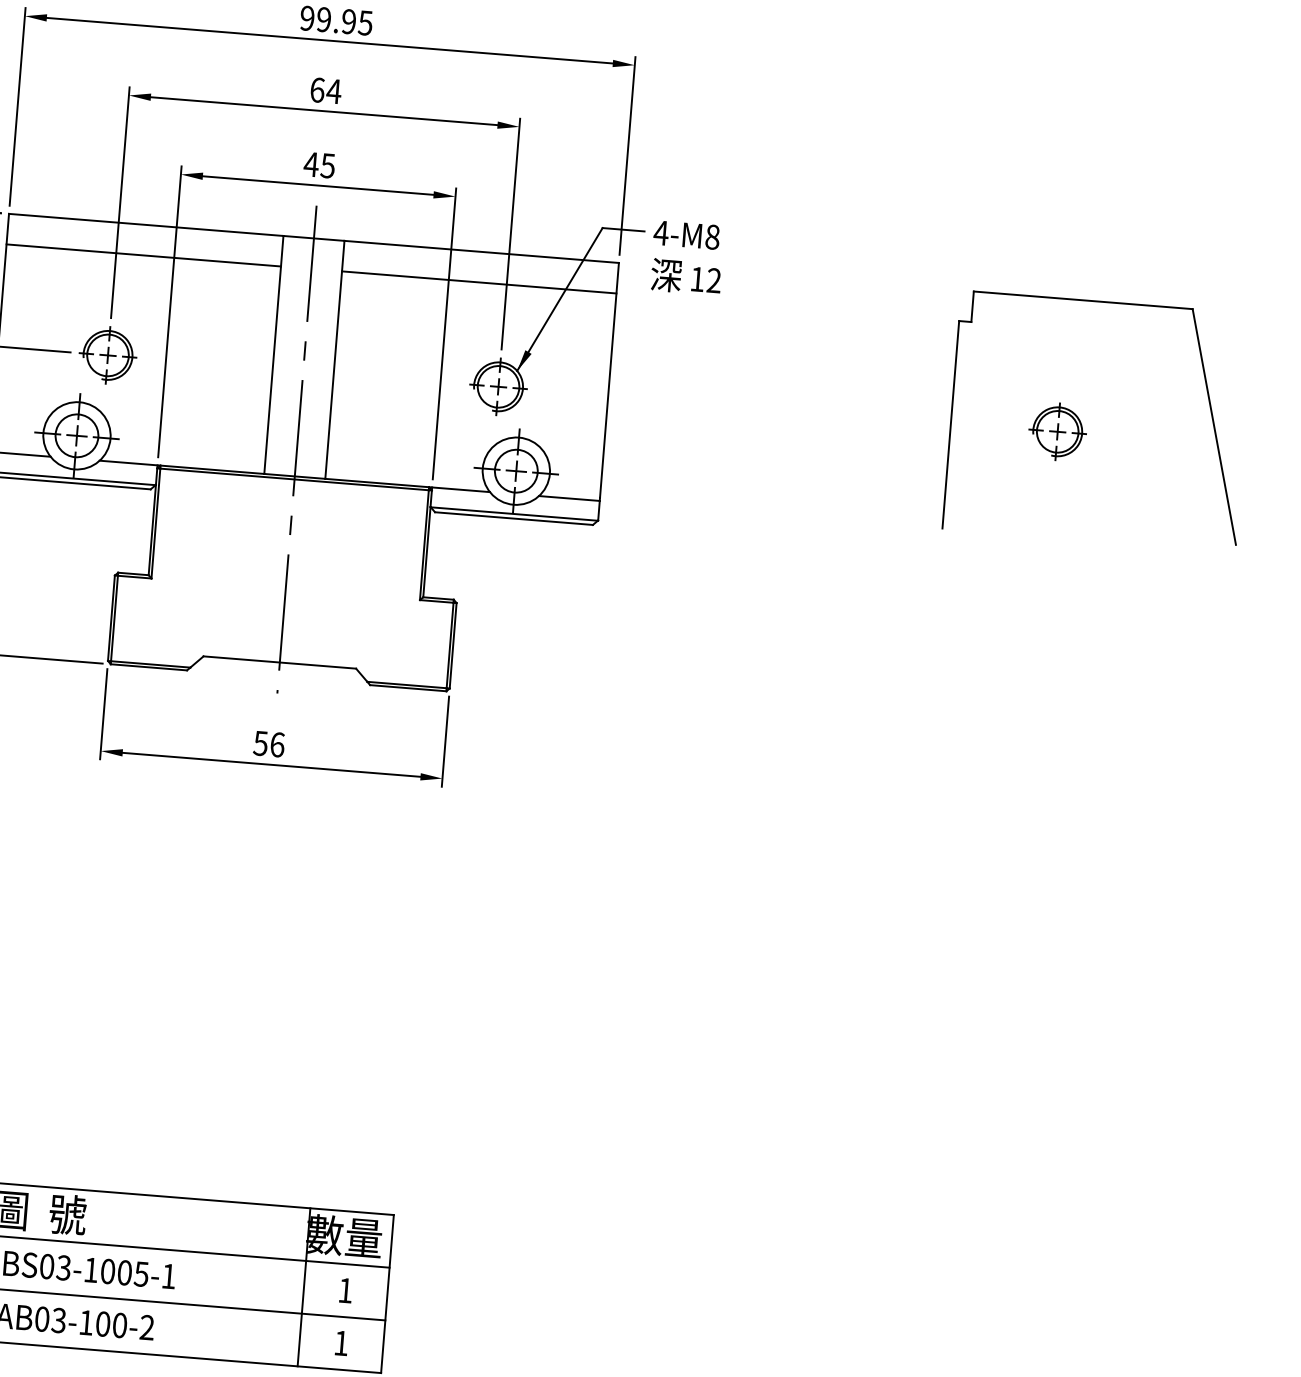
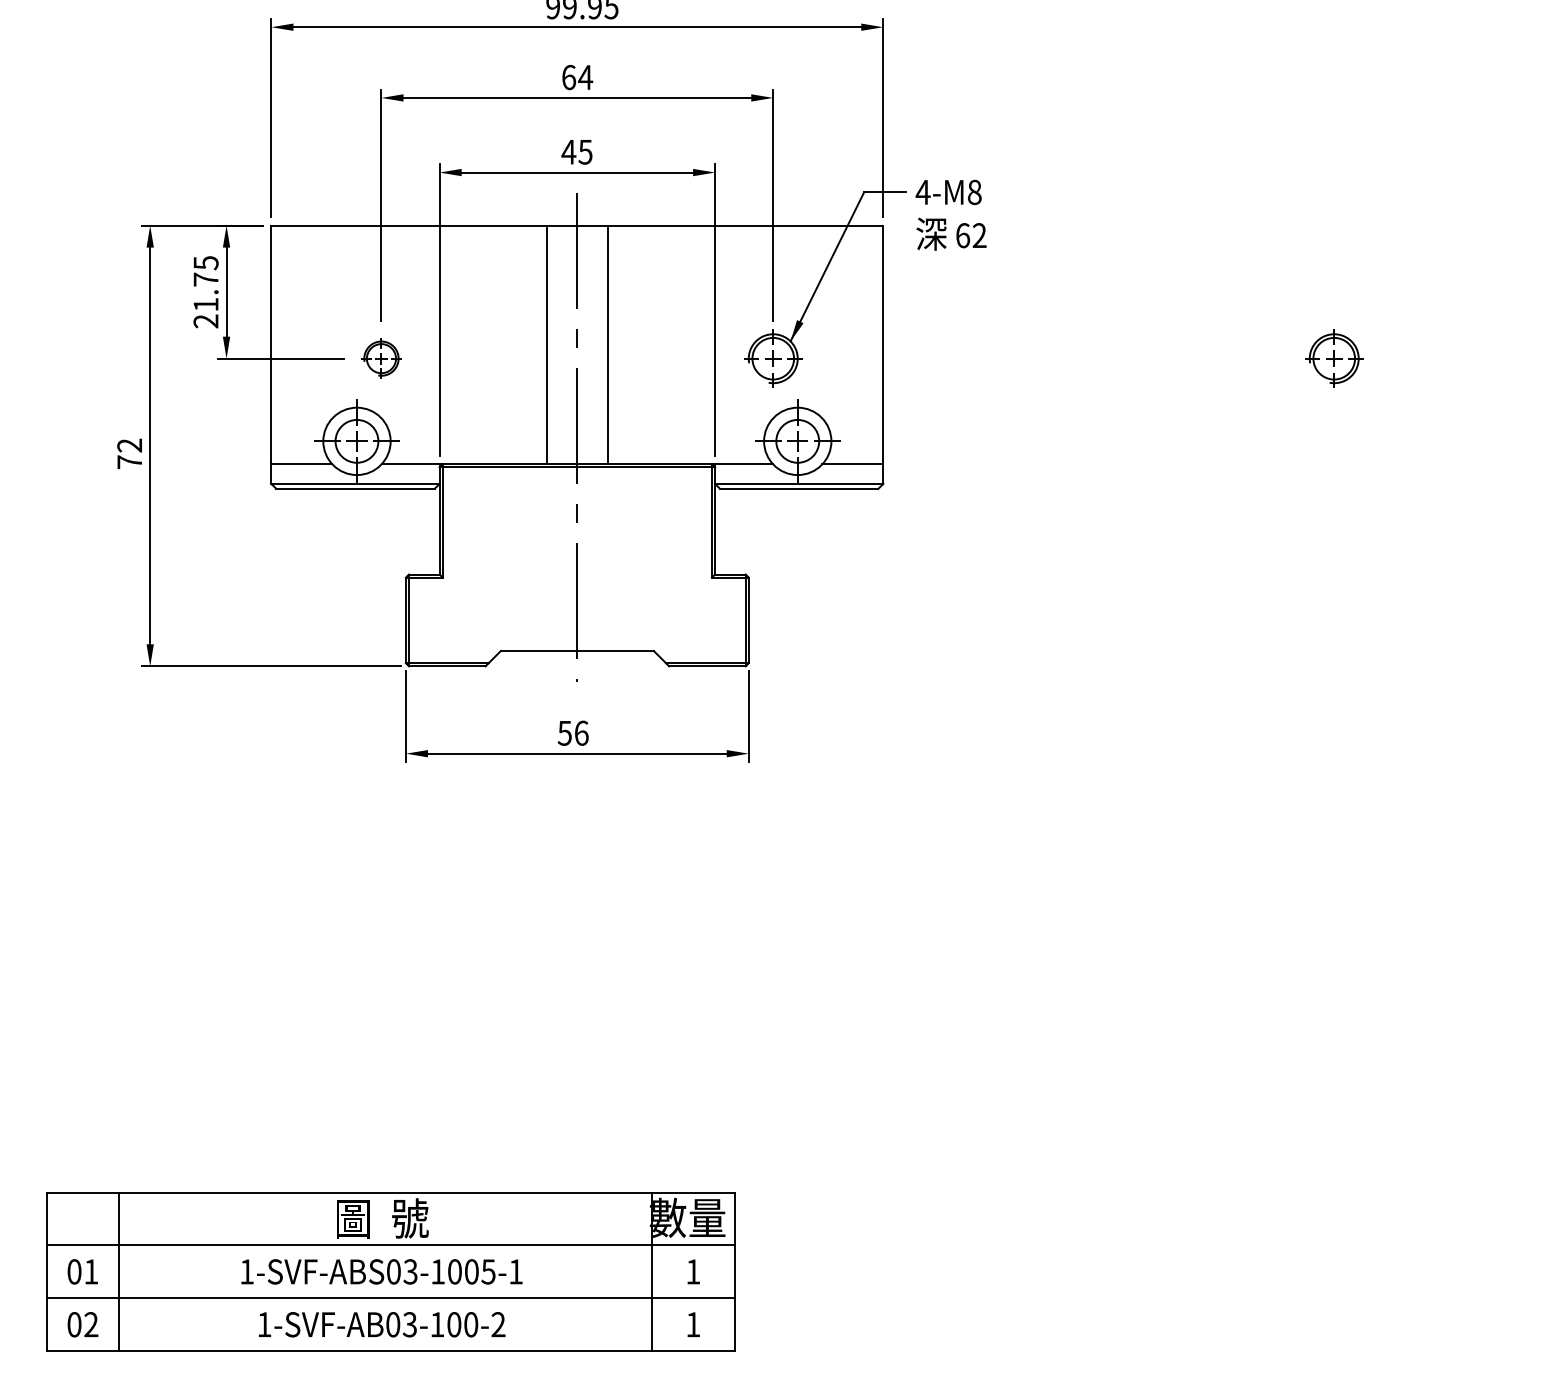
line: (143, 255) -> (408, 256), removed
text: (698, 279) -> (963, 235), 12 -> 62
line: (479, 282) -> (745, 256), removed
part: (108, 355) -> (381, 358), size x0.7
part: (1208, 403) -> (1482, 318), removed

